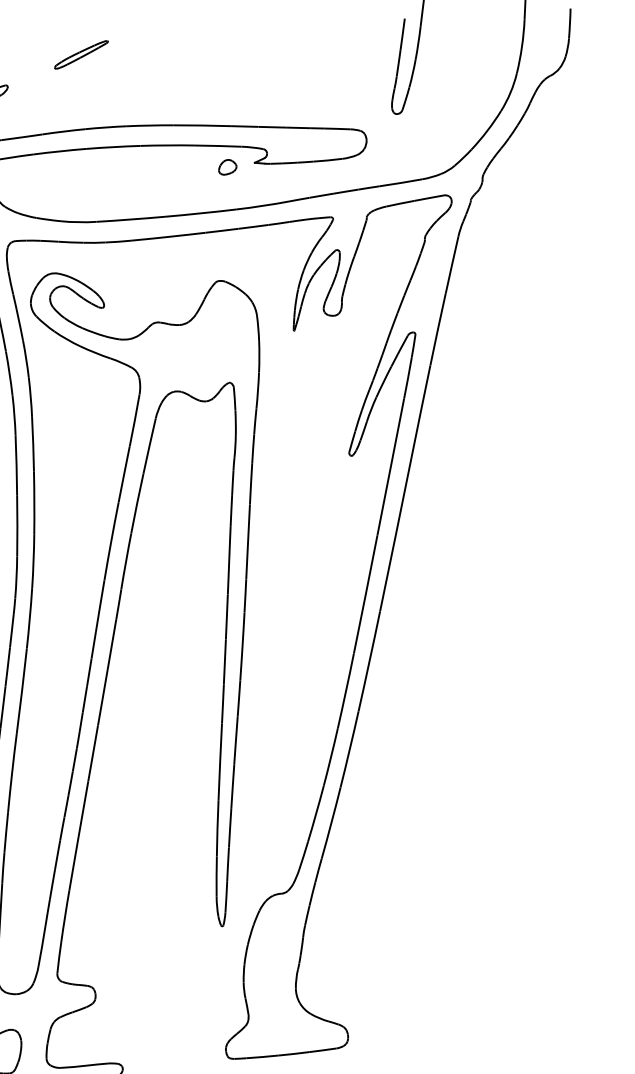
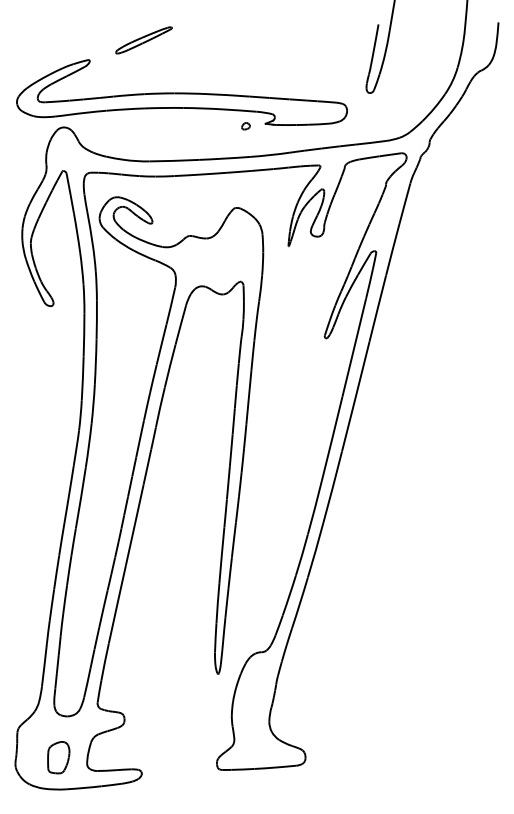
part: (80, 55) -> (143, 40), size x1.43
part: (227, 167) -> (245, 126), size x0.62

